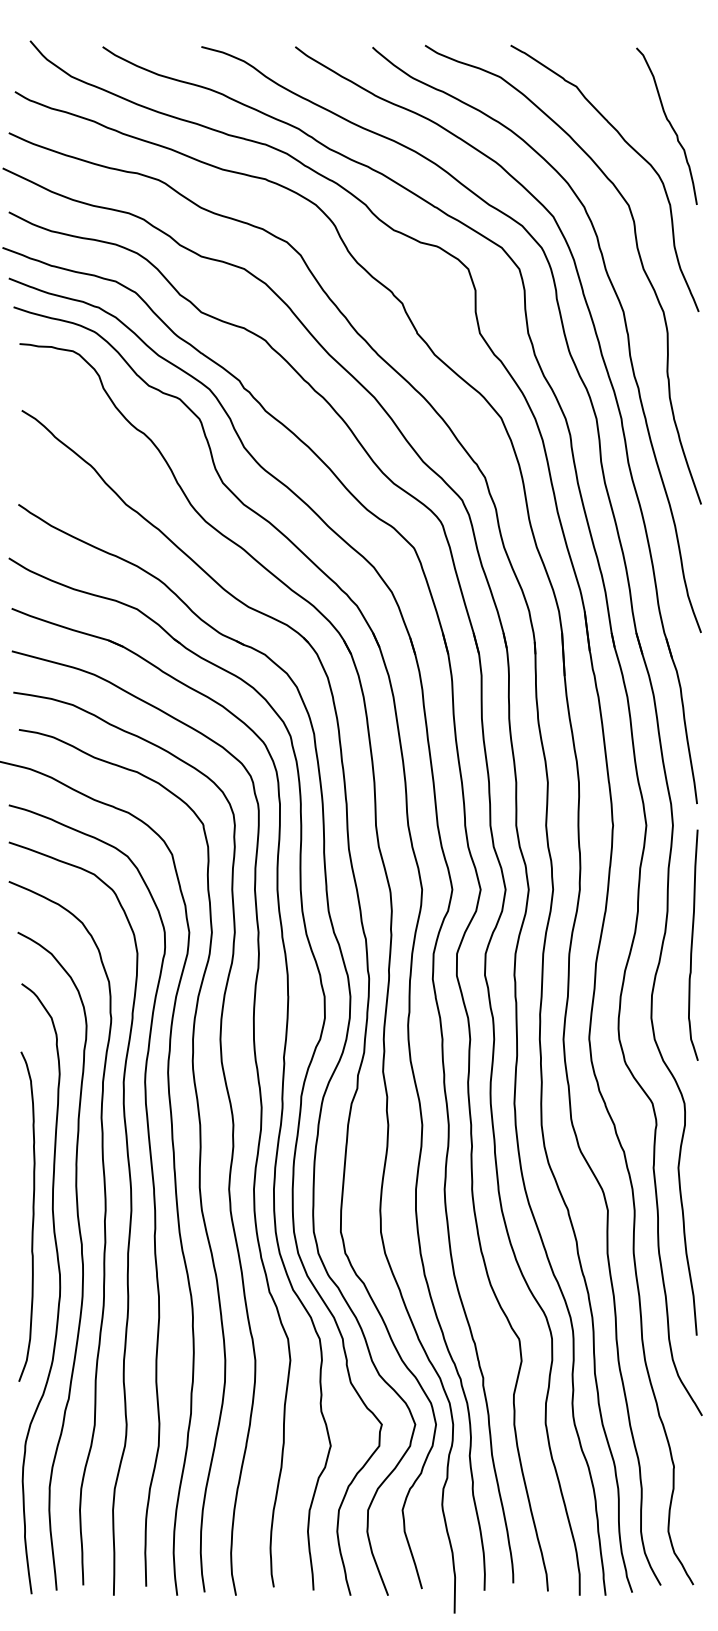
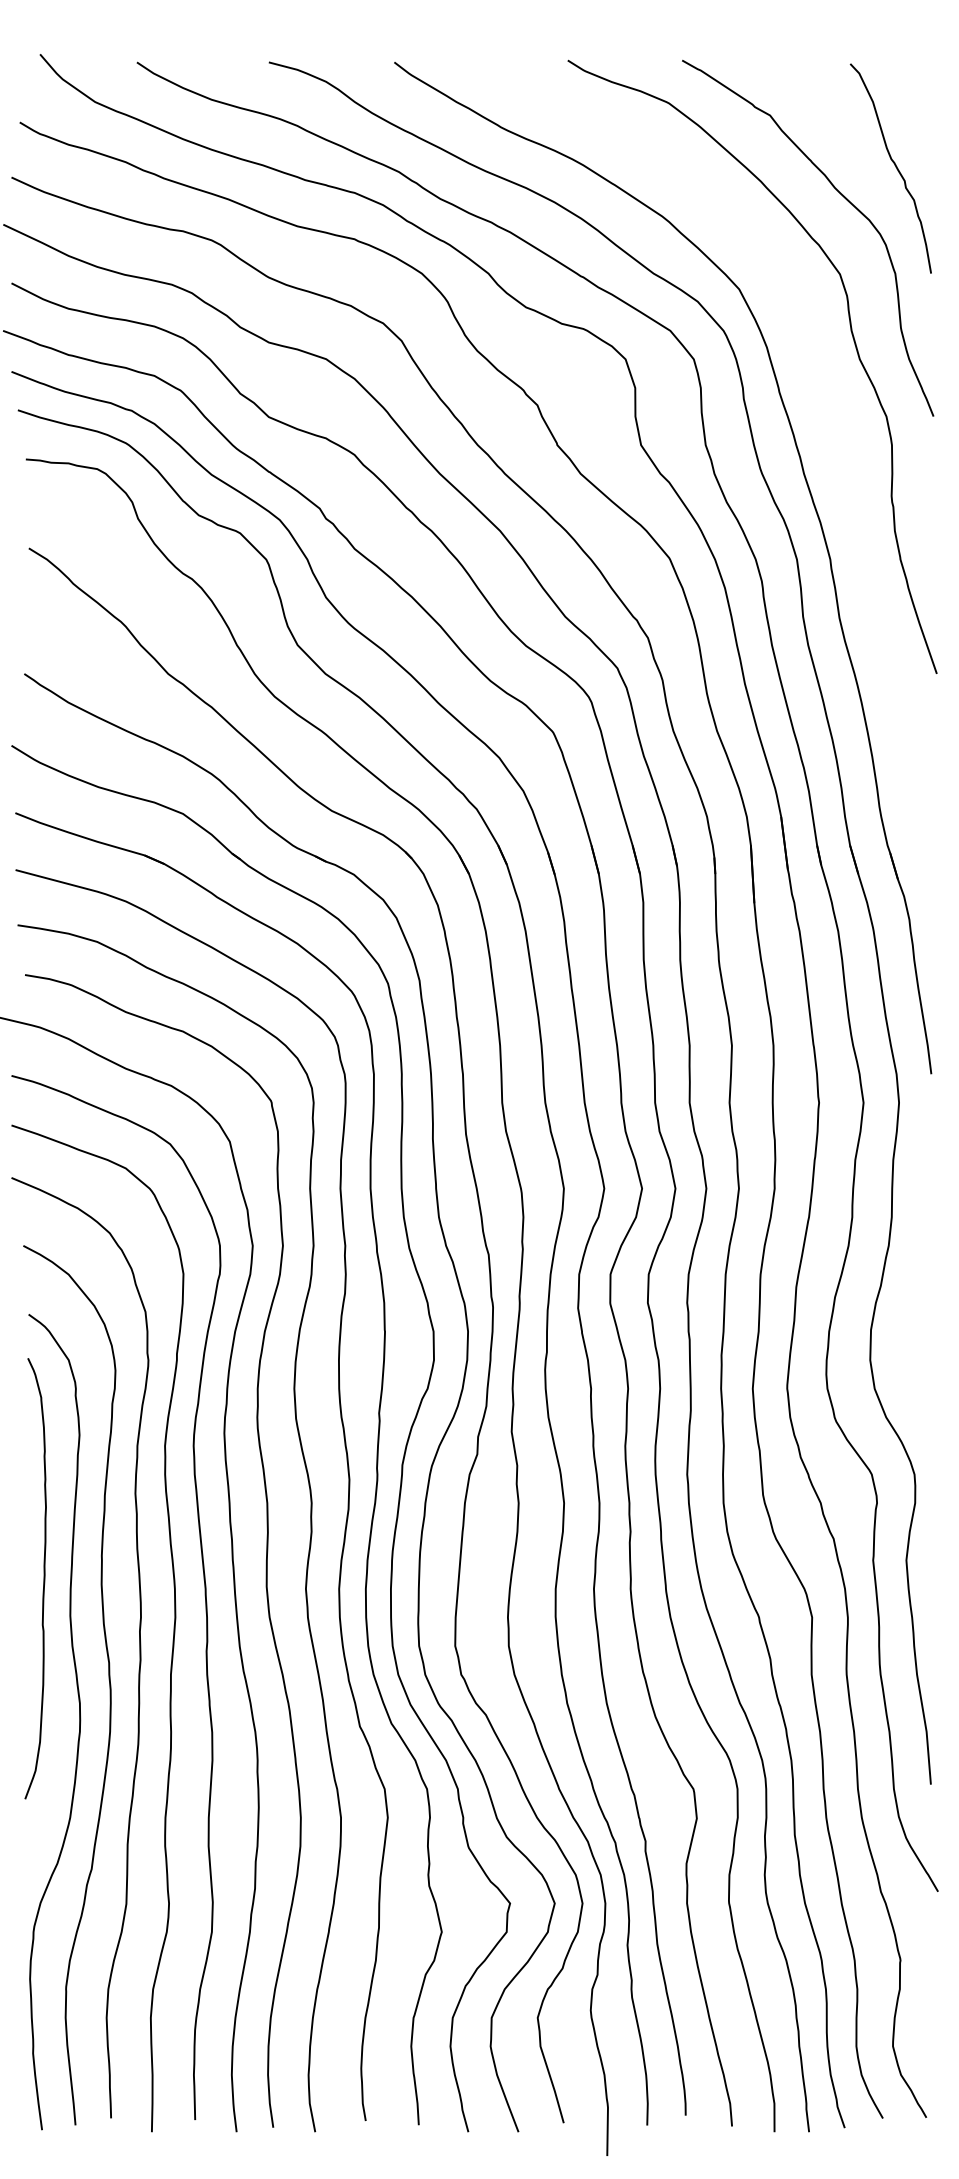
curve: (624, 323) -> (834, 431), removed
curve: (692, 944) -> (925, 1262), removed
curve: (32, 1216) -> (43, 1578), moved

